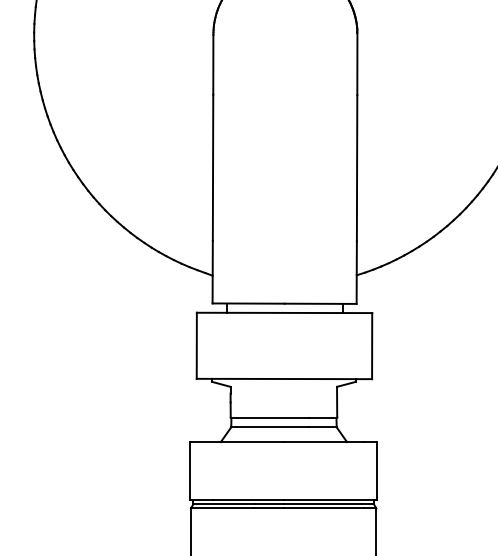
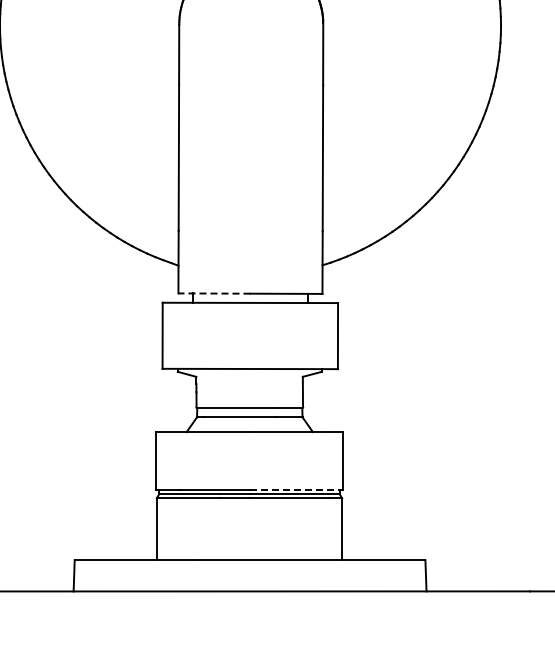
line: (247, 303) -> (213, 293), solid -> dashed
line: (330, 499) -> (296, 489), solid -> dashed

